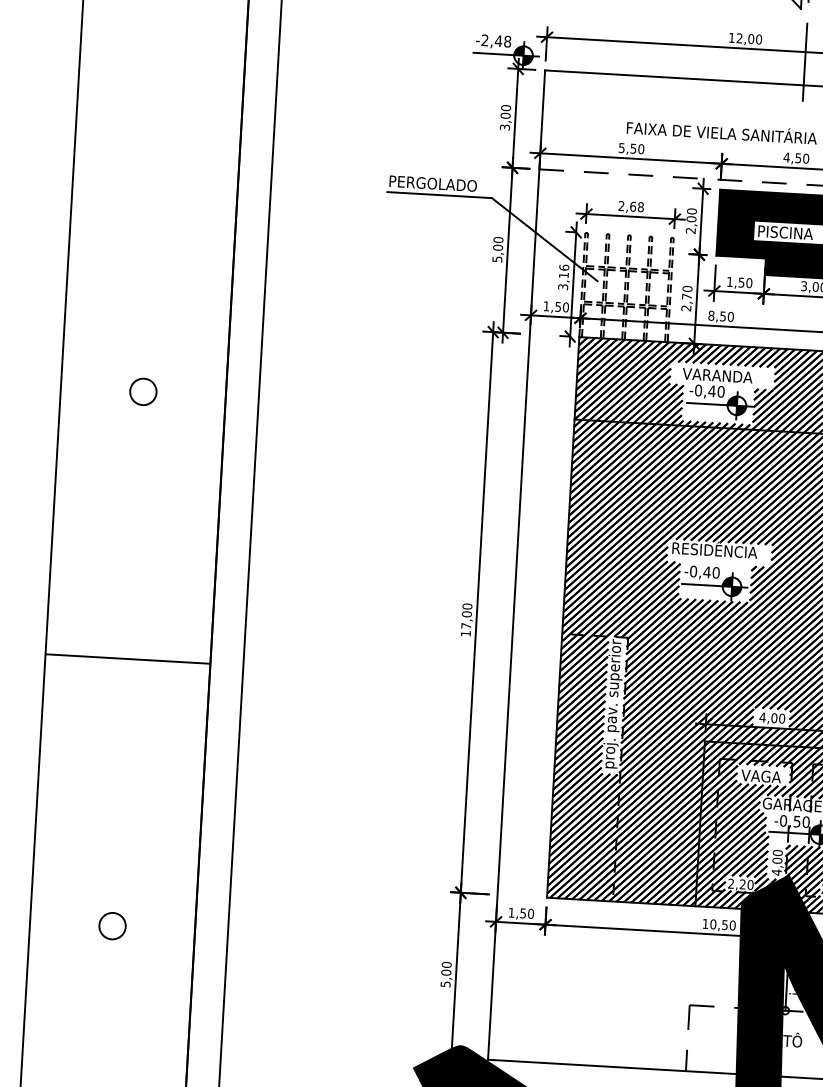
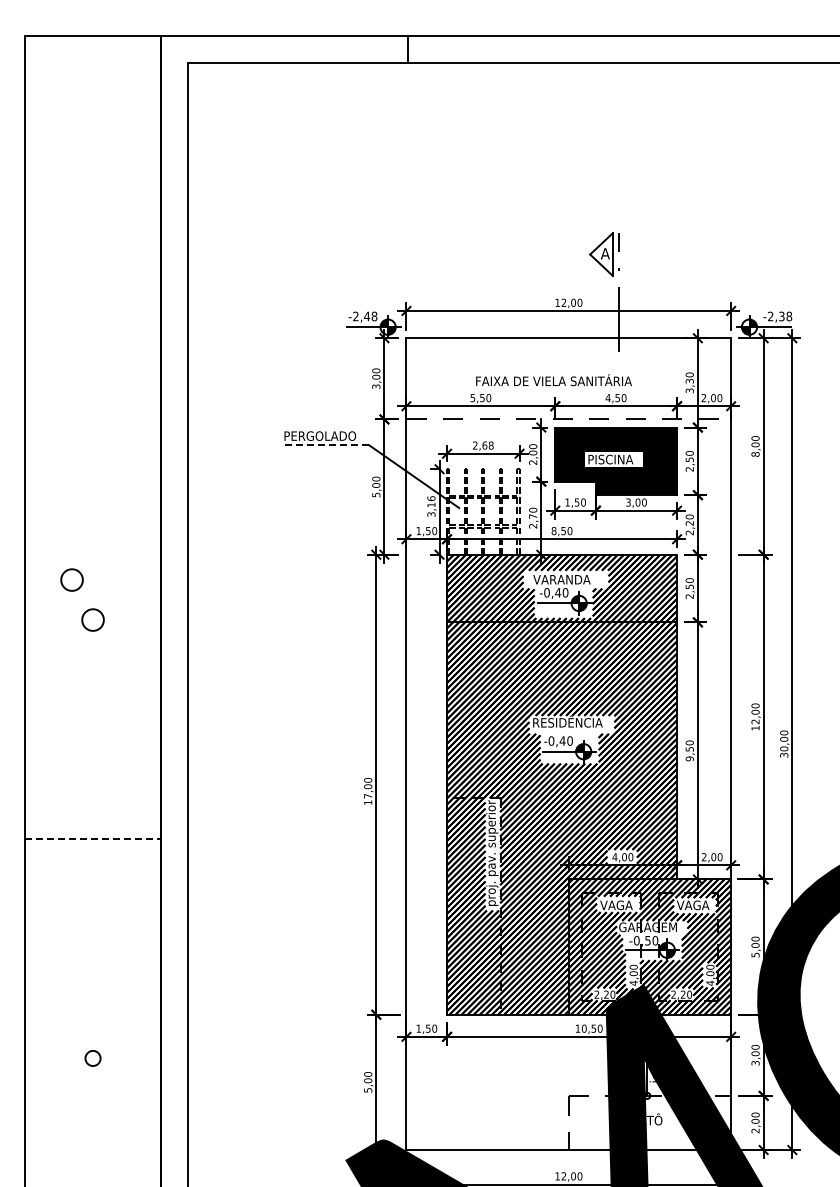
line: (440, 195) -> (326, 445), solid -> dashed
circle: (119, 340) -> (71, 579), added
line: (128, 659) -> (93, 839), solid -> dashed
circle: (111, 926) -> (92, 1058), size x0.7

